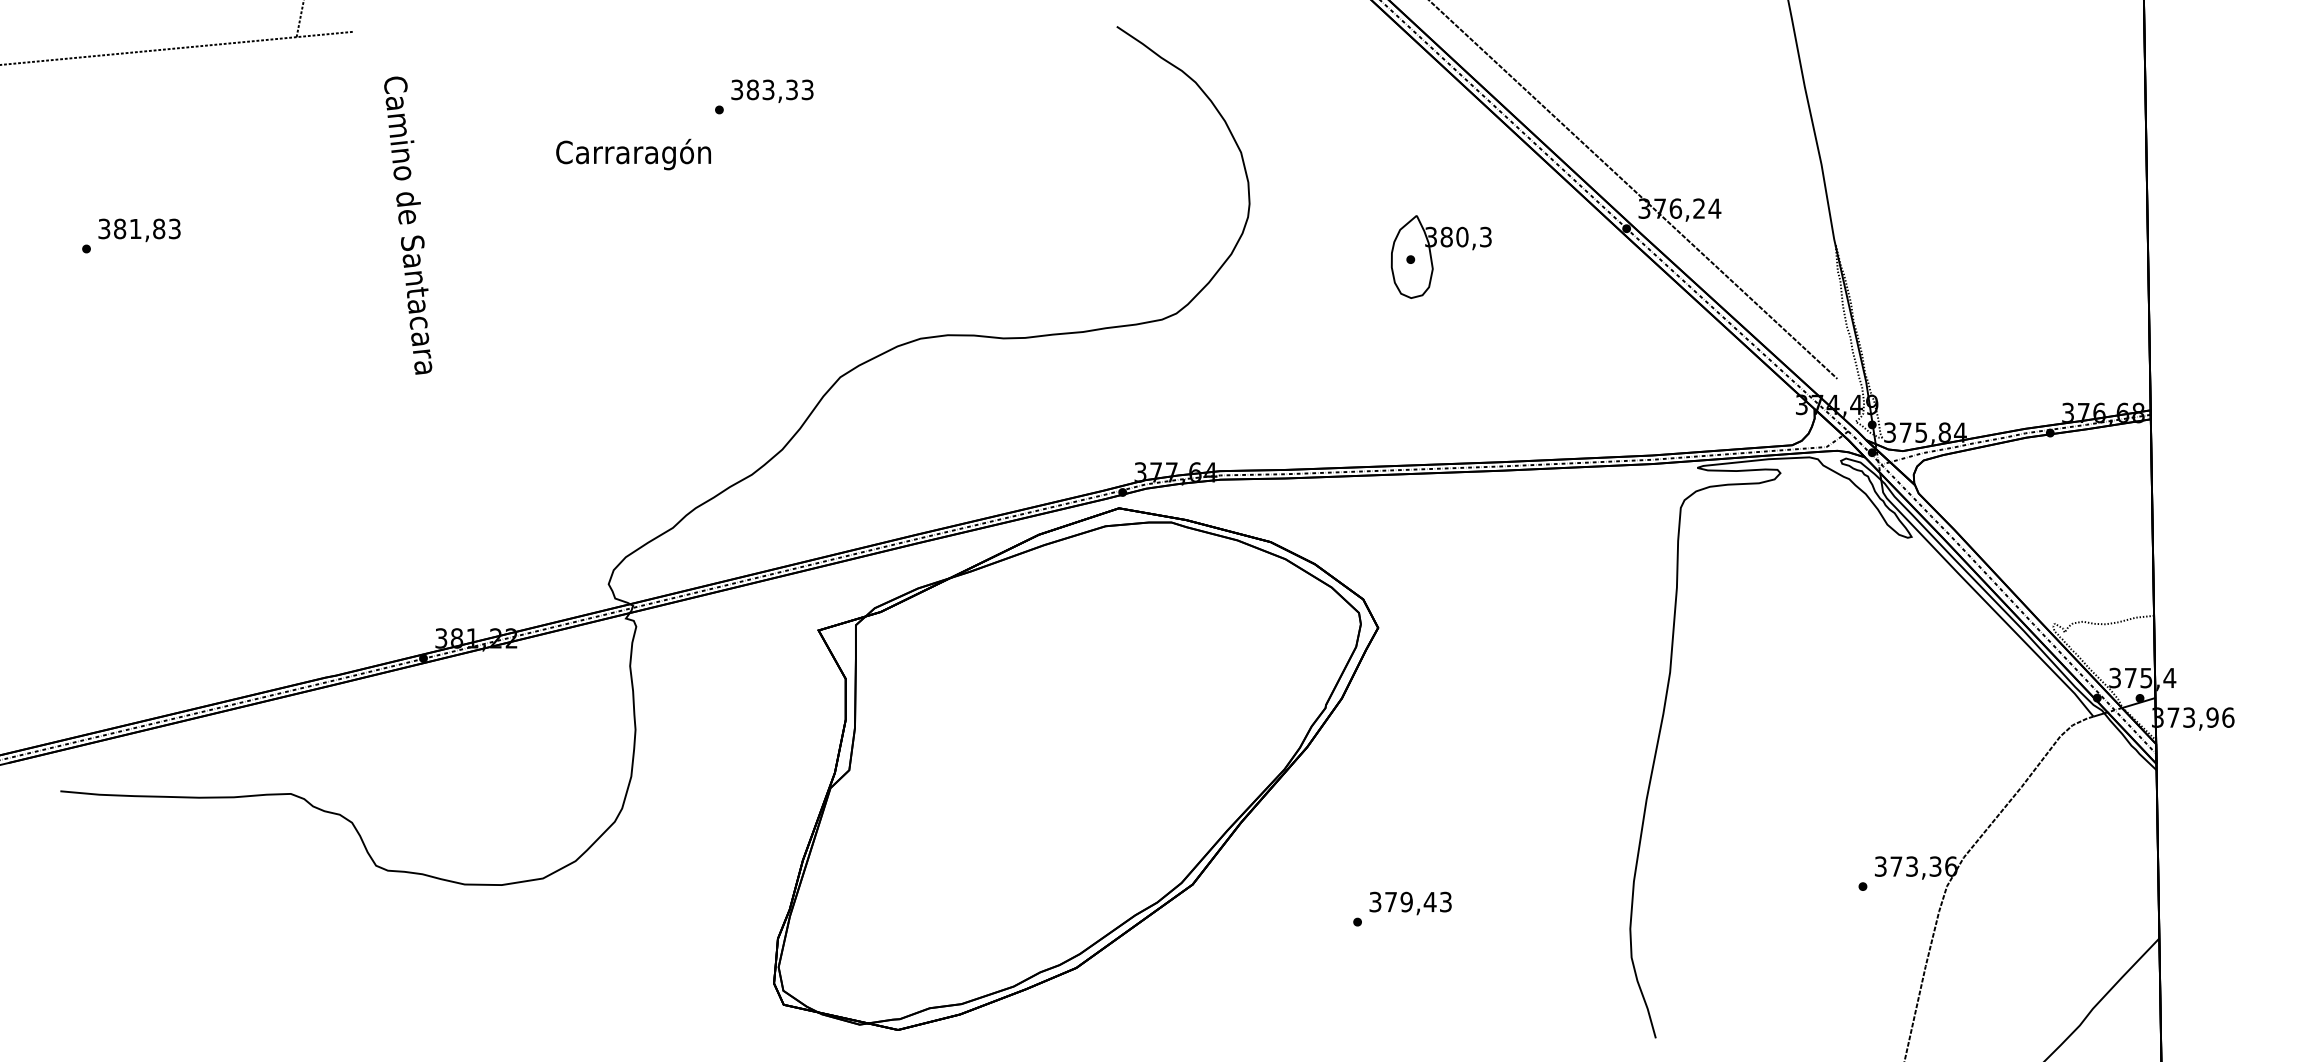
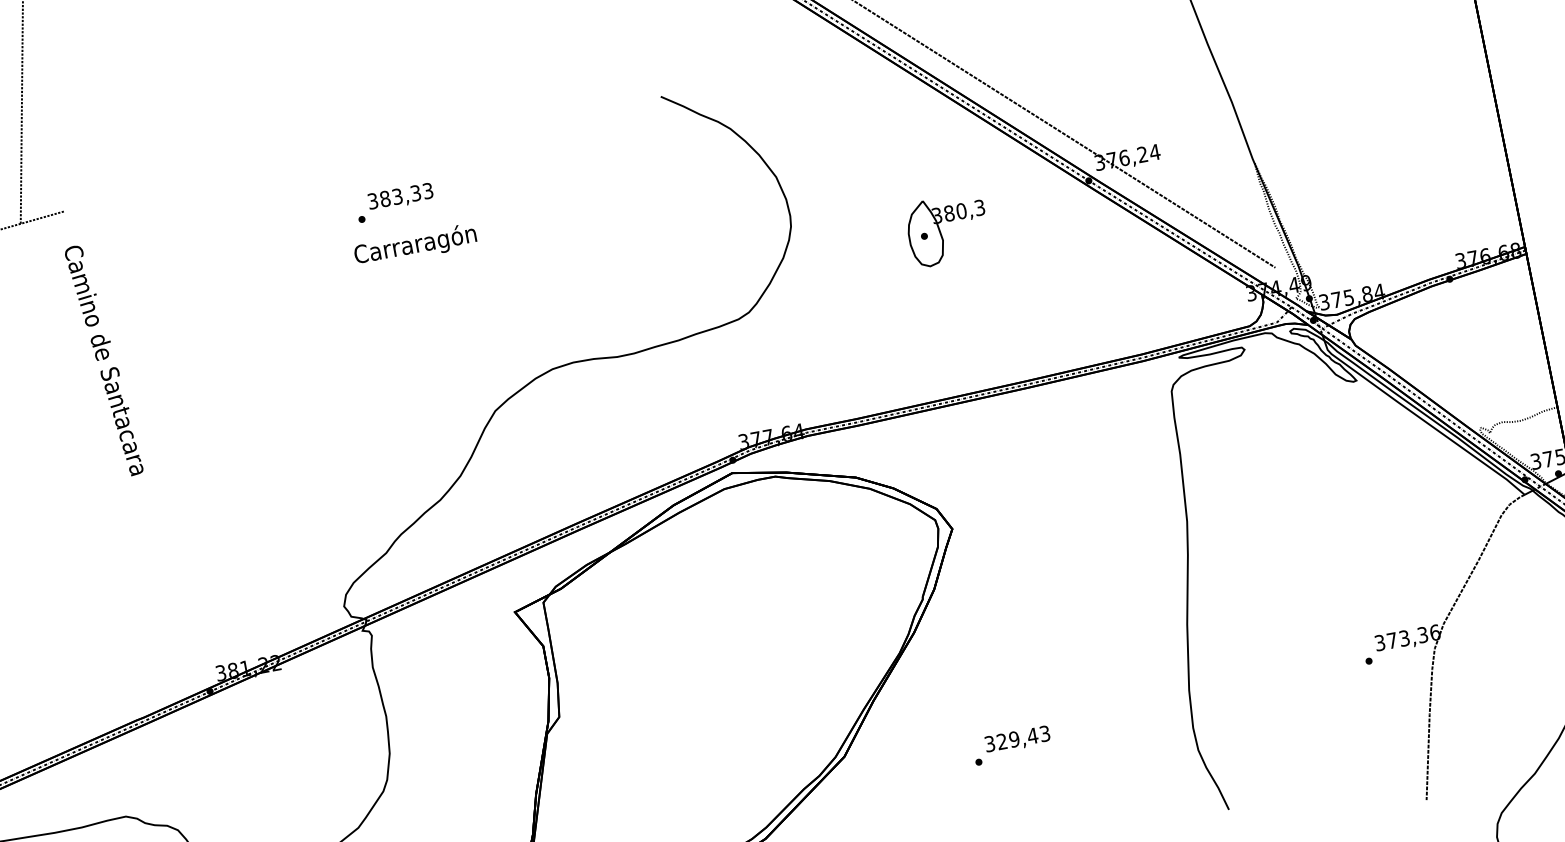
text: (633, 154) -> (415, 245), moved
text: (408, 225) -> (104, 360), moved
text: (1390, 901) -> (1001, 741), 379,43 -> 329,43

